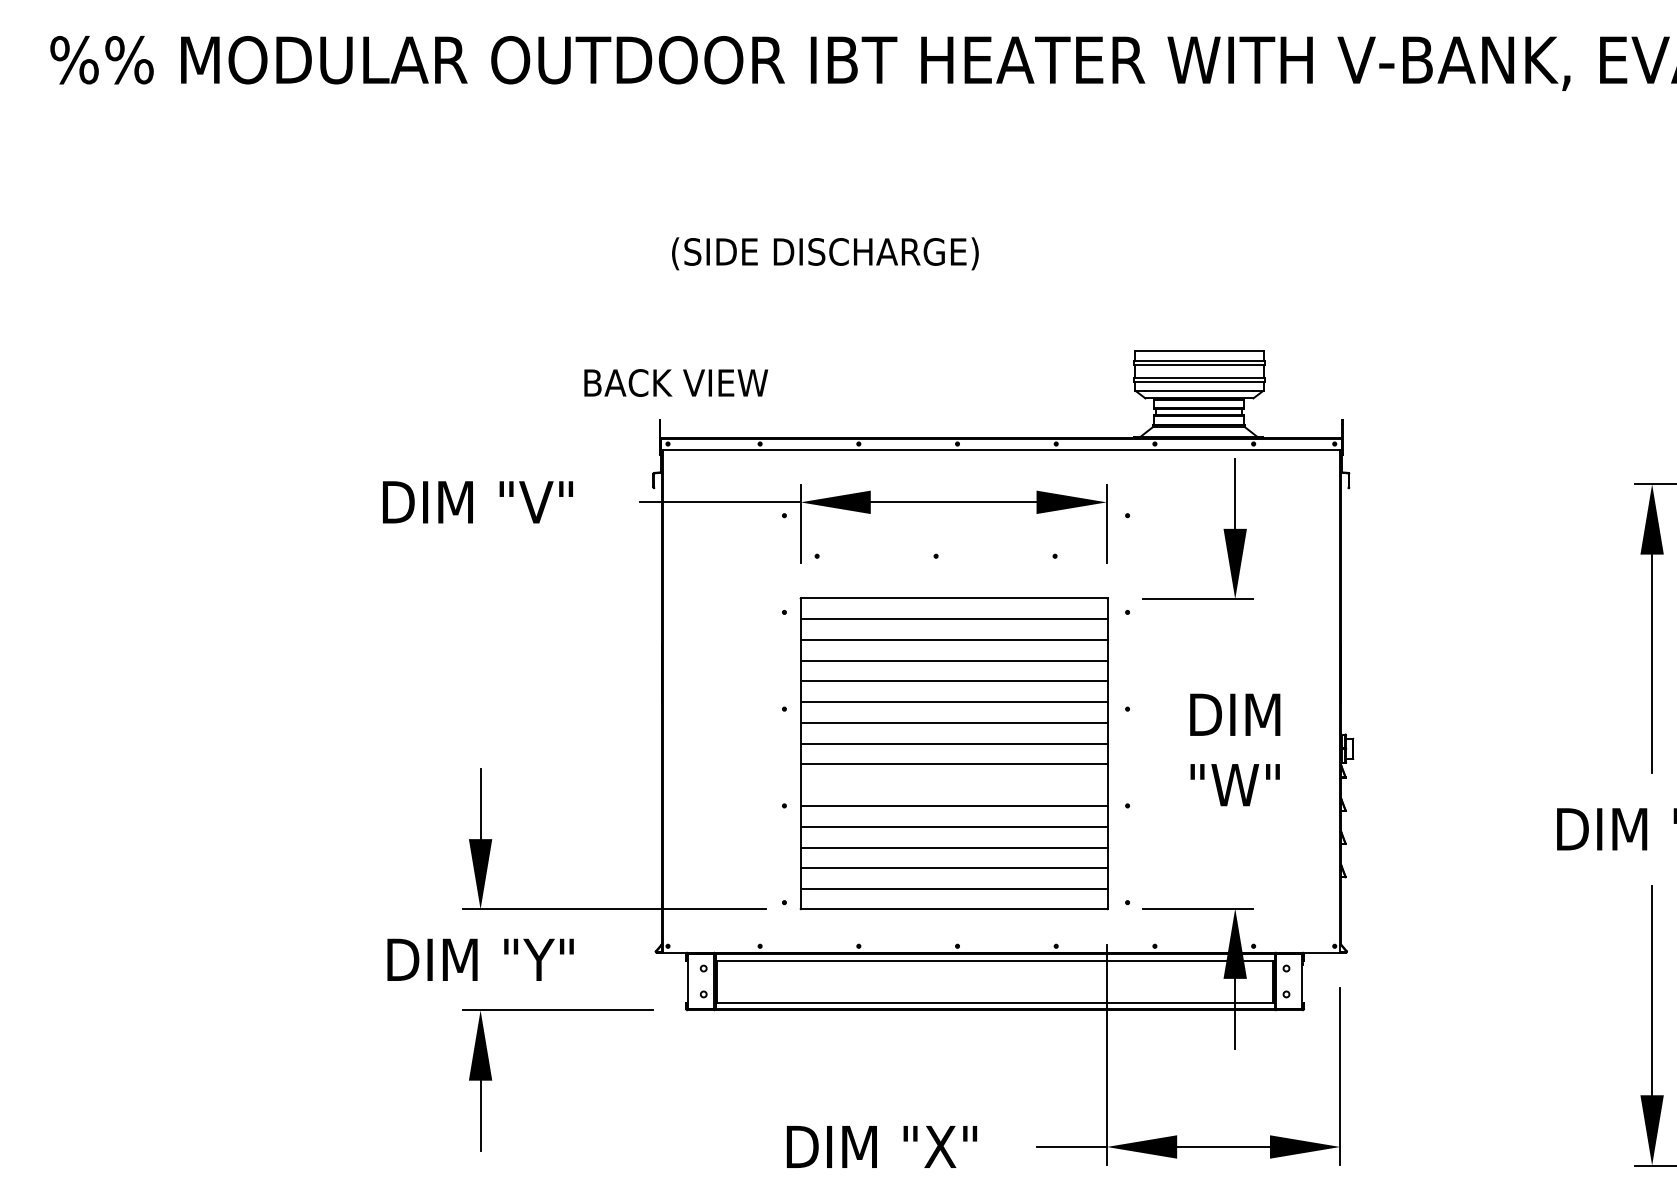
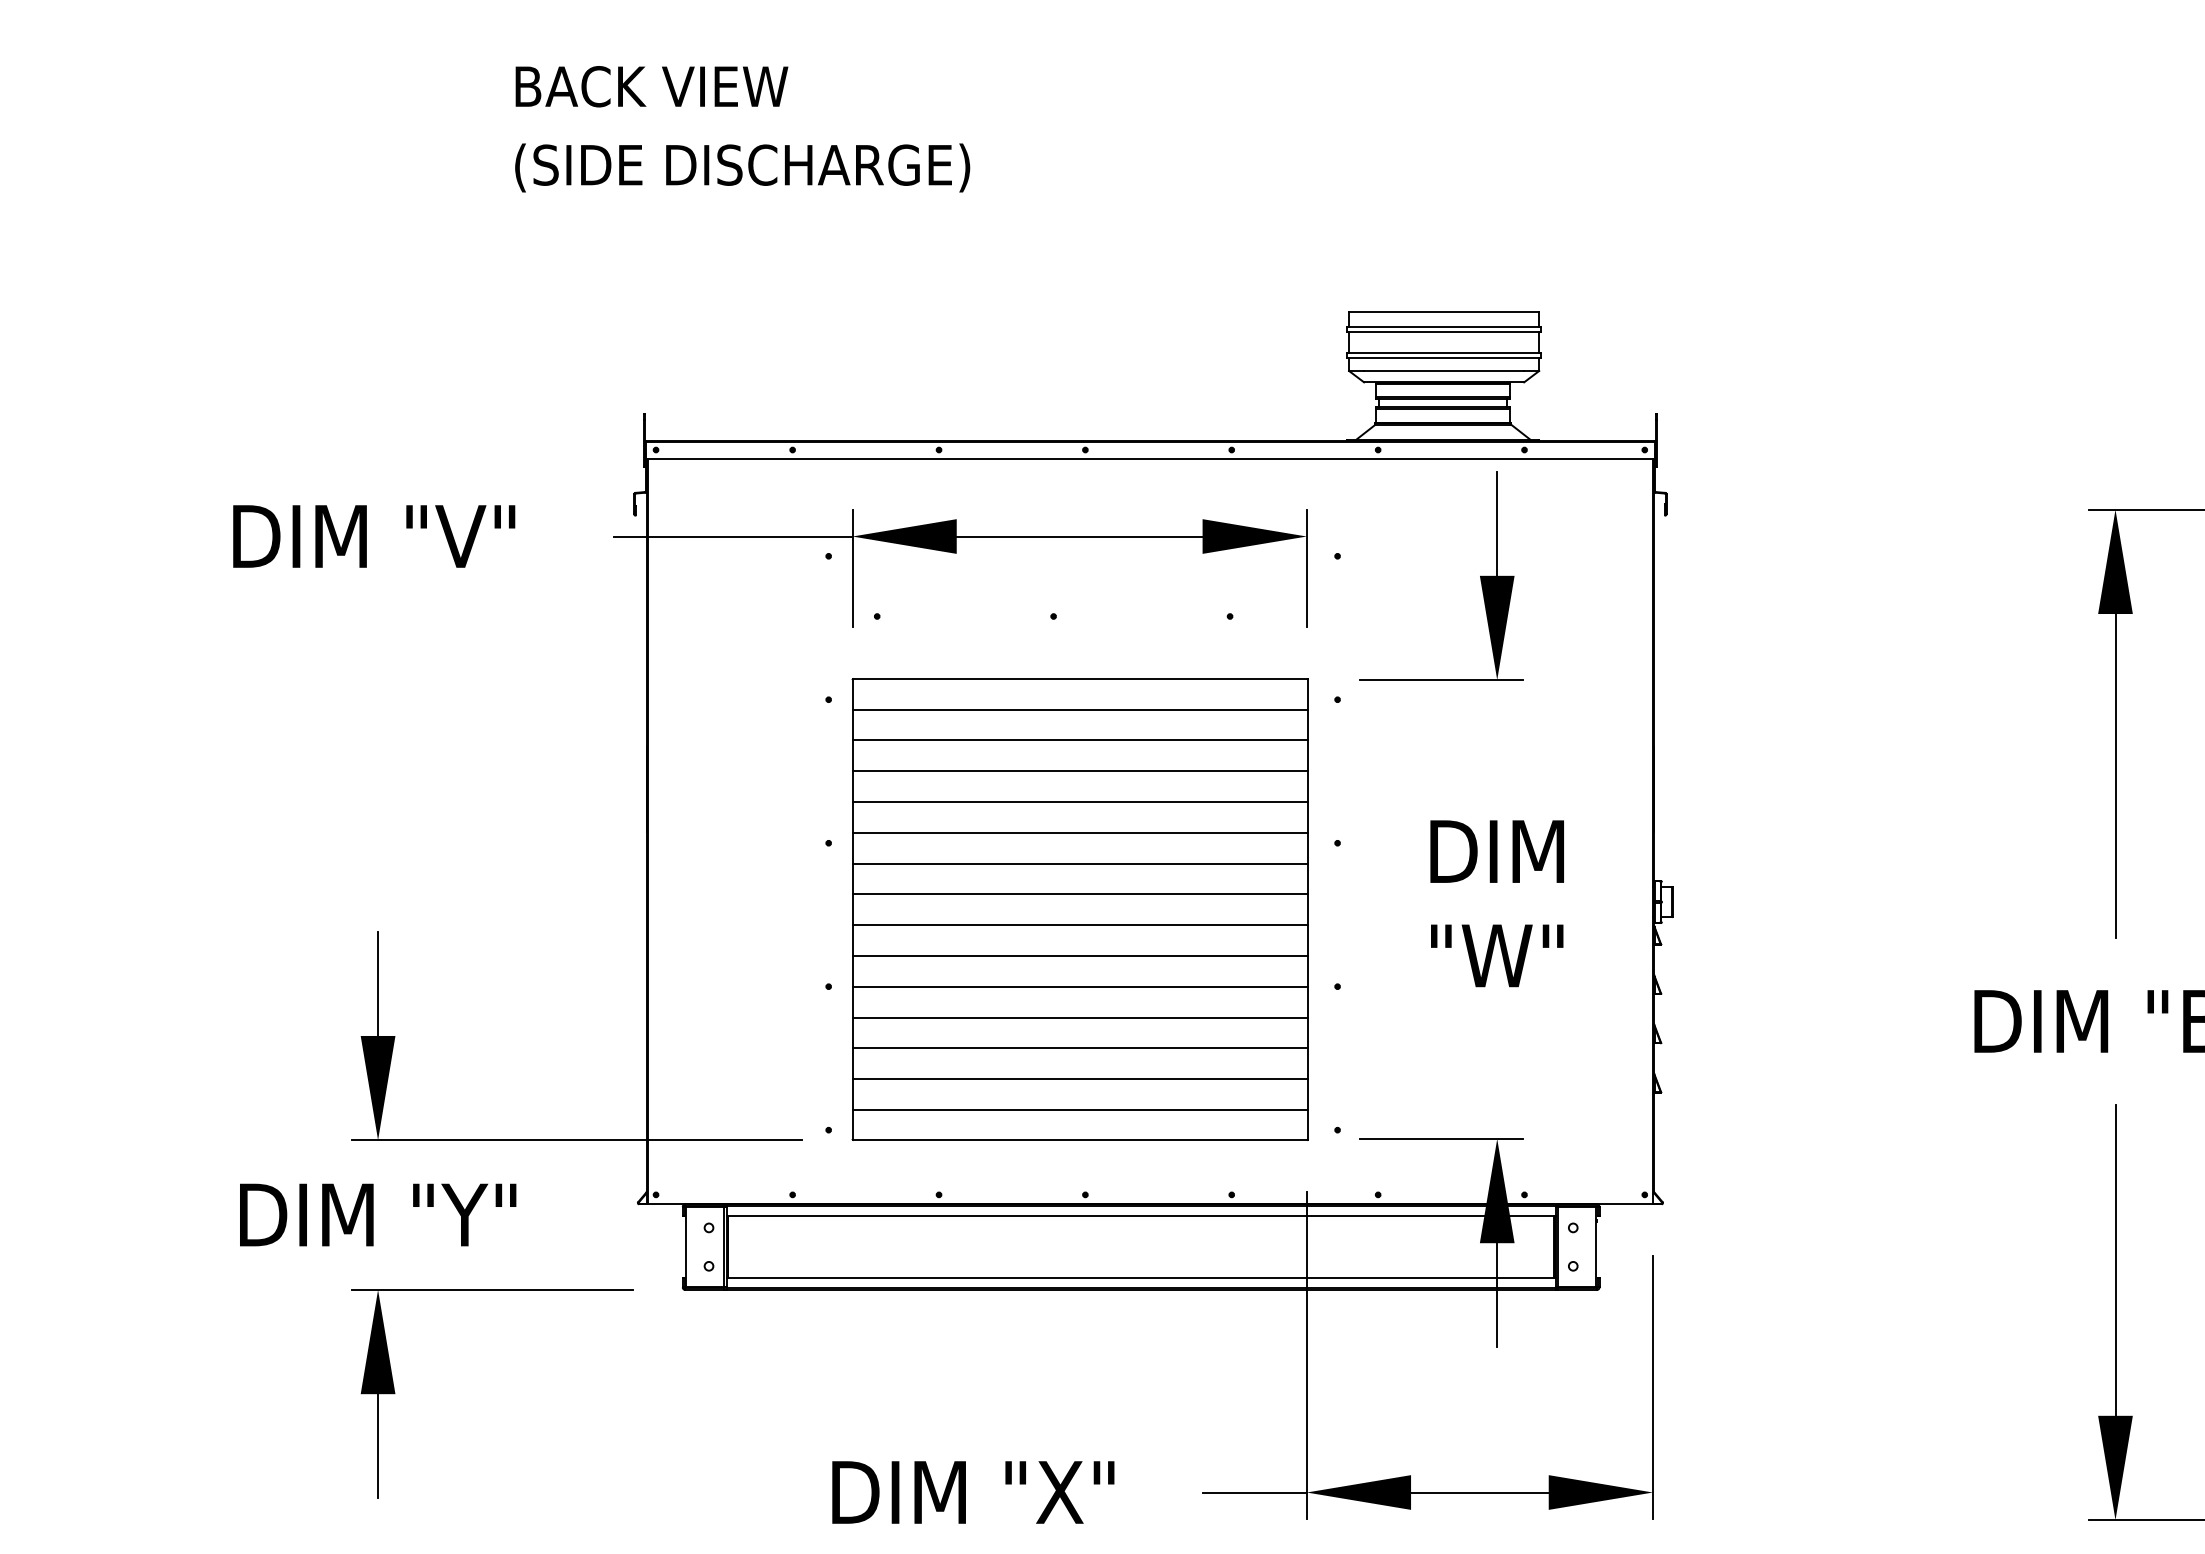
text: (825, 253) -> (742, 167), moved
text: (676, 382) -> (652, 85), moved
line: (953, 785) -> (1079, 956), added

